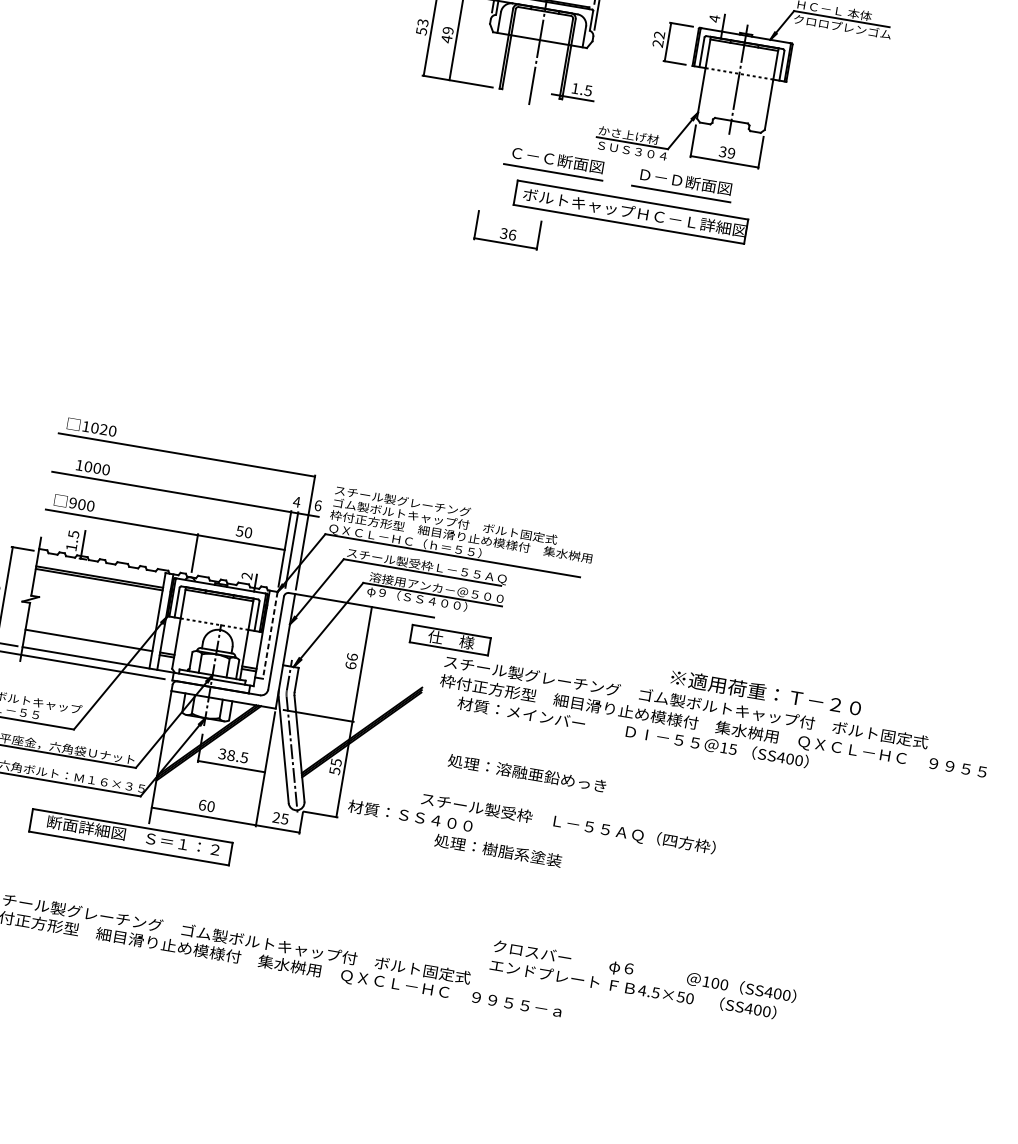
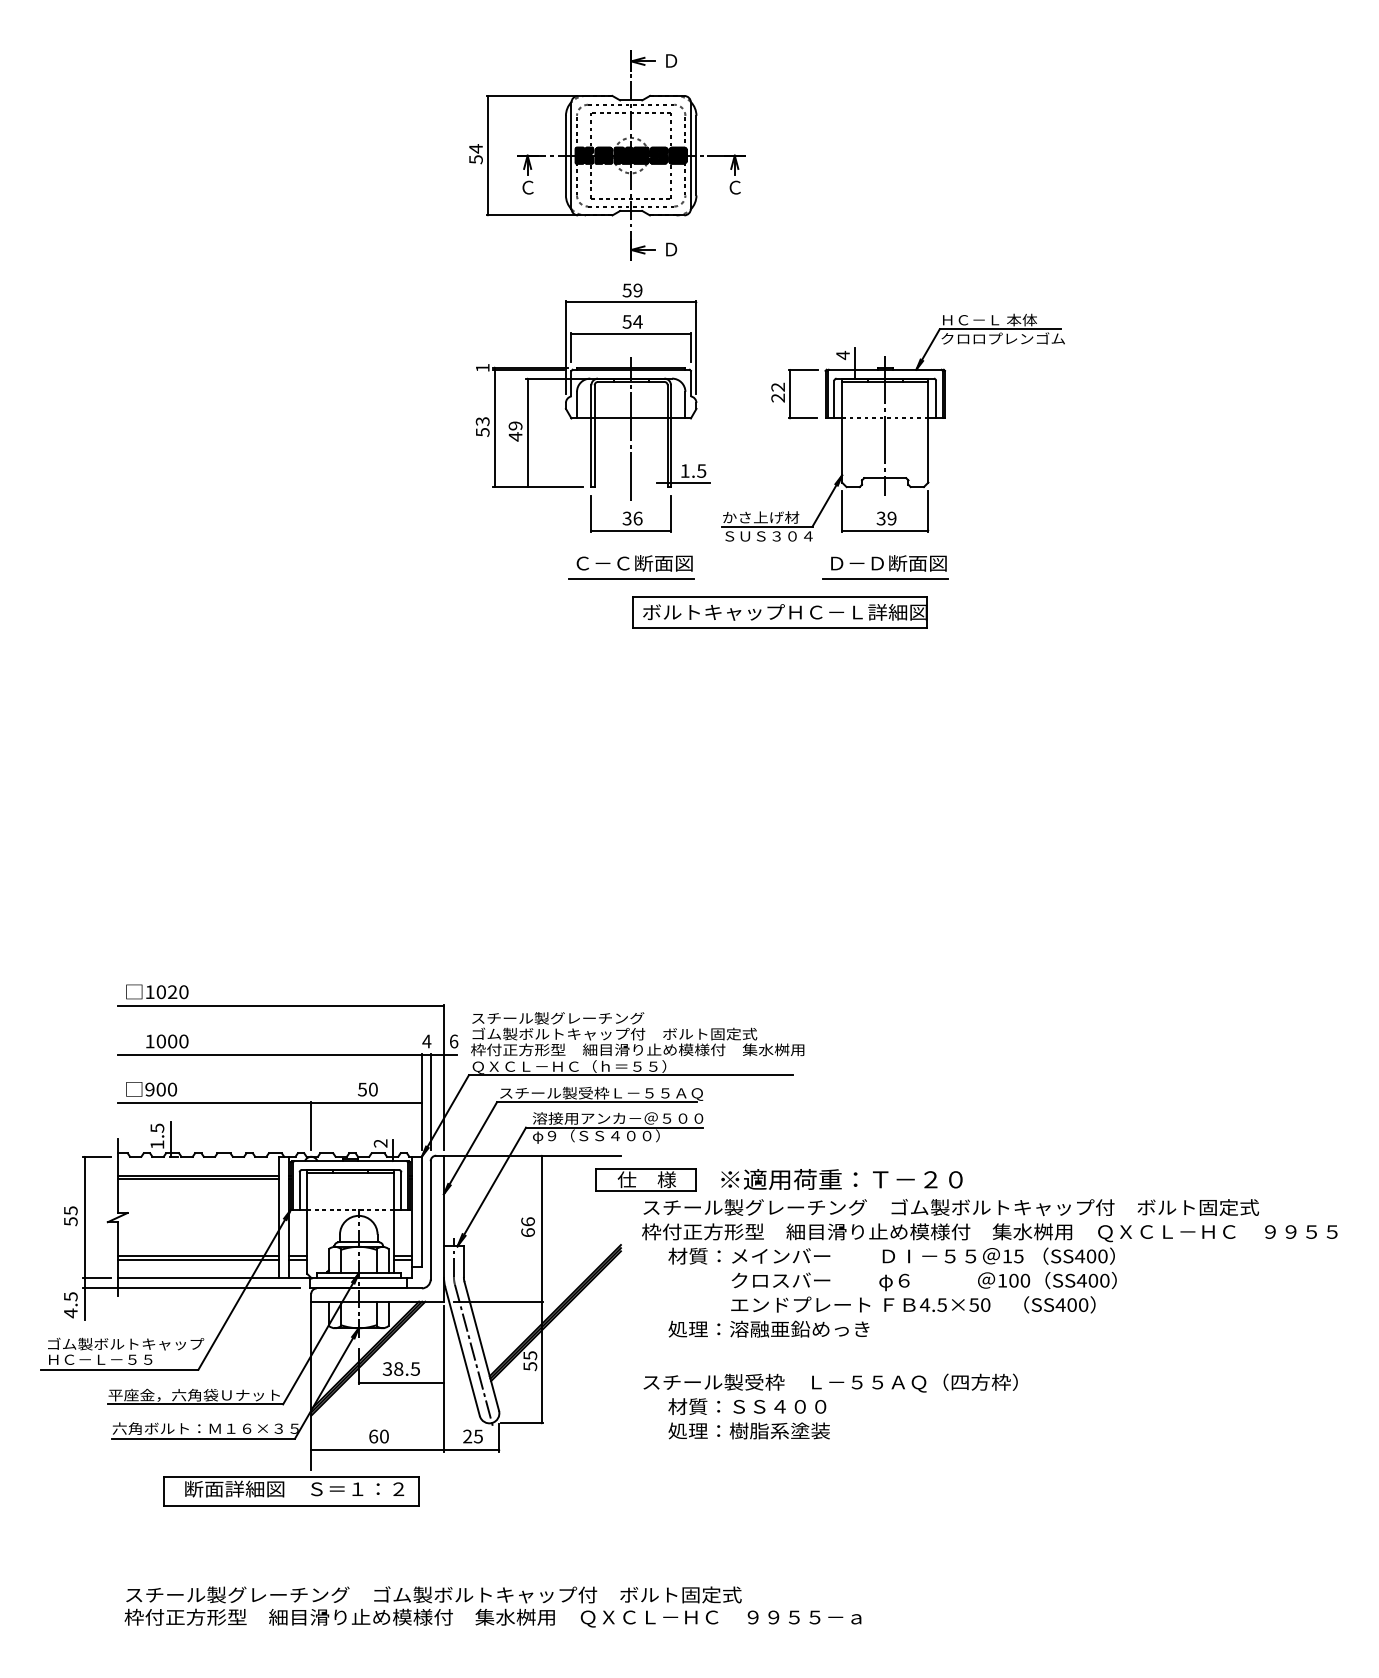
part: (554, 163) -> (631, 567), moved
part: (682, 184) -> (885, 567), moved
part: (507, 230) -> (630, 513), moved
line: (269, 635) -> (421, 1212), dashed -> solid
line: (88, 642) -> (198, 1259), added
text: (765, 692) -> (841, 1179), moved
text: (410, 816) -> (747, 1406), moved
text: (642, 980) -> (923, 1292), moved

